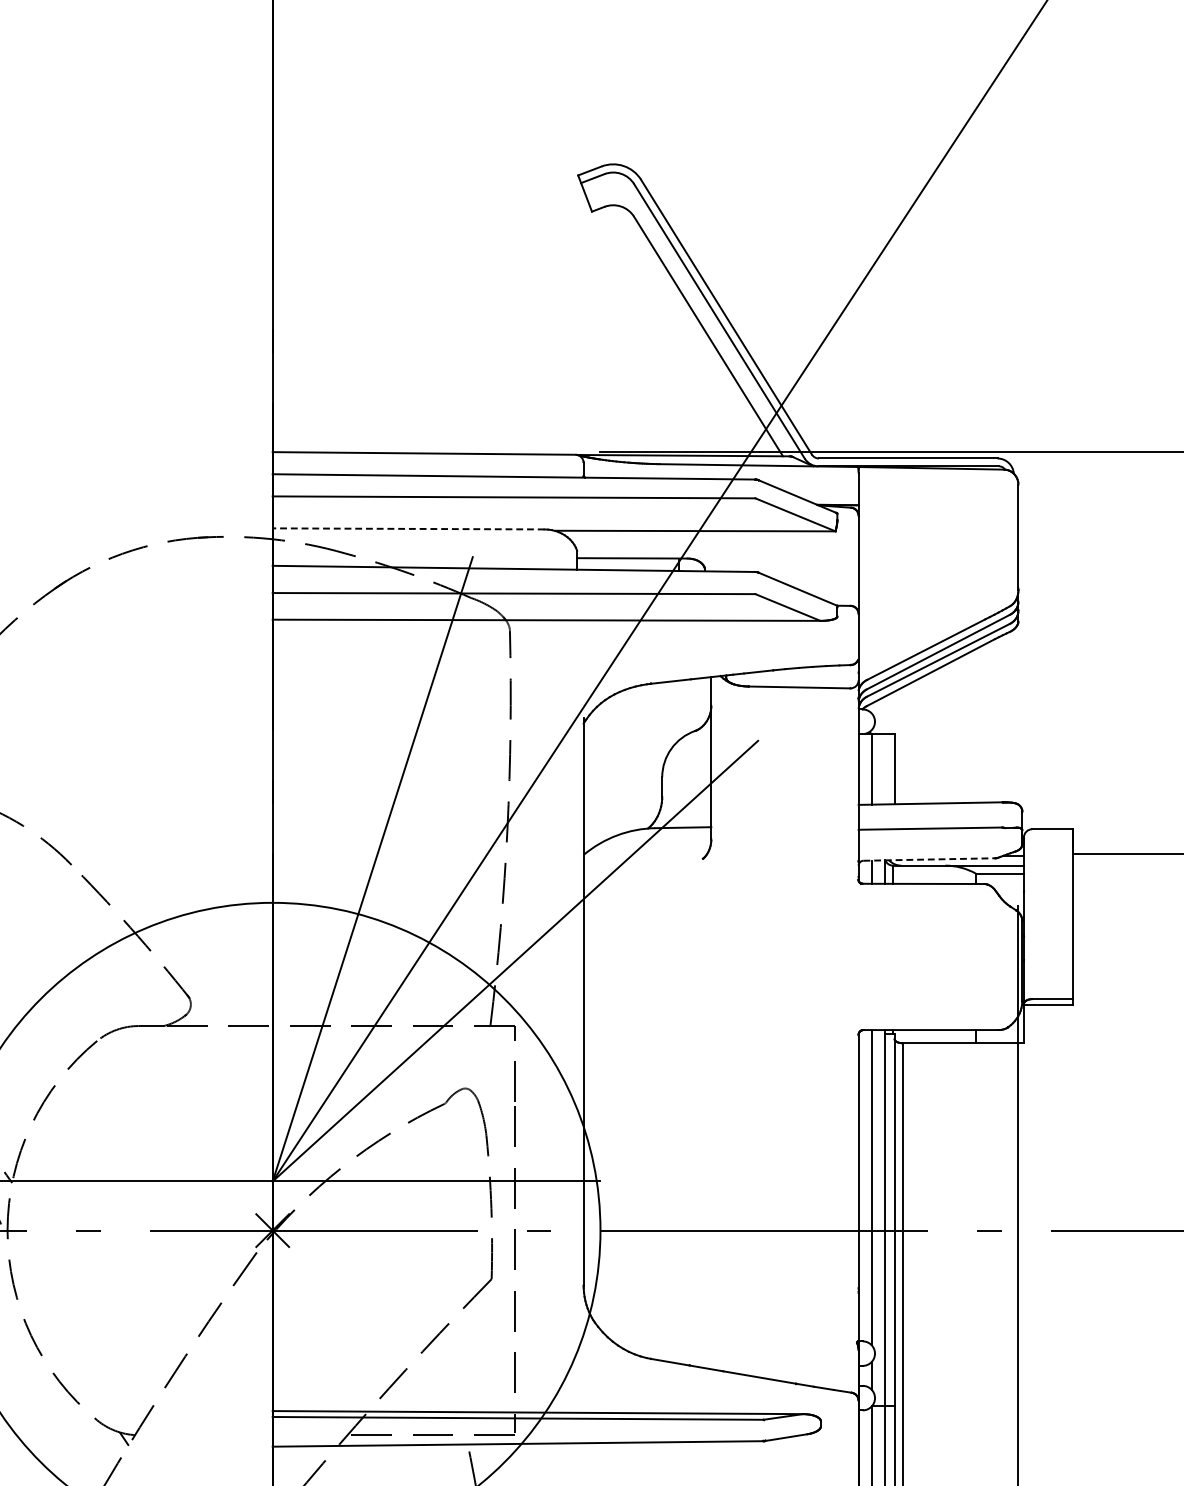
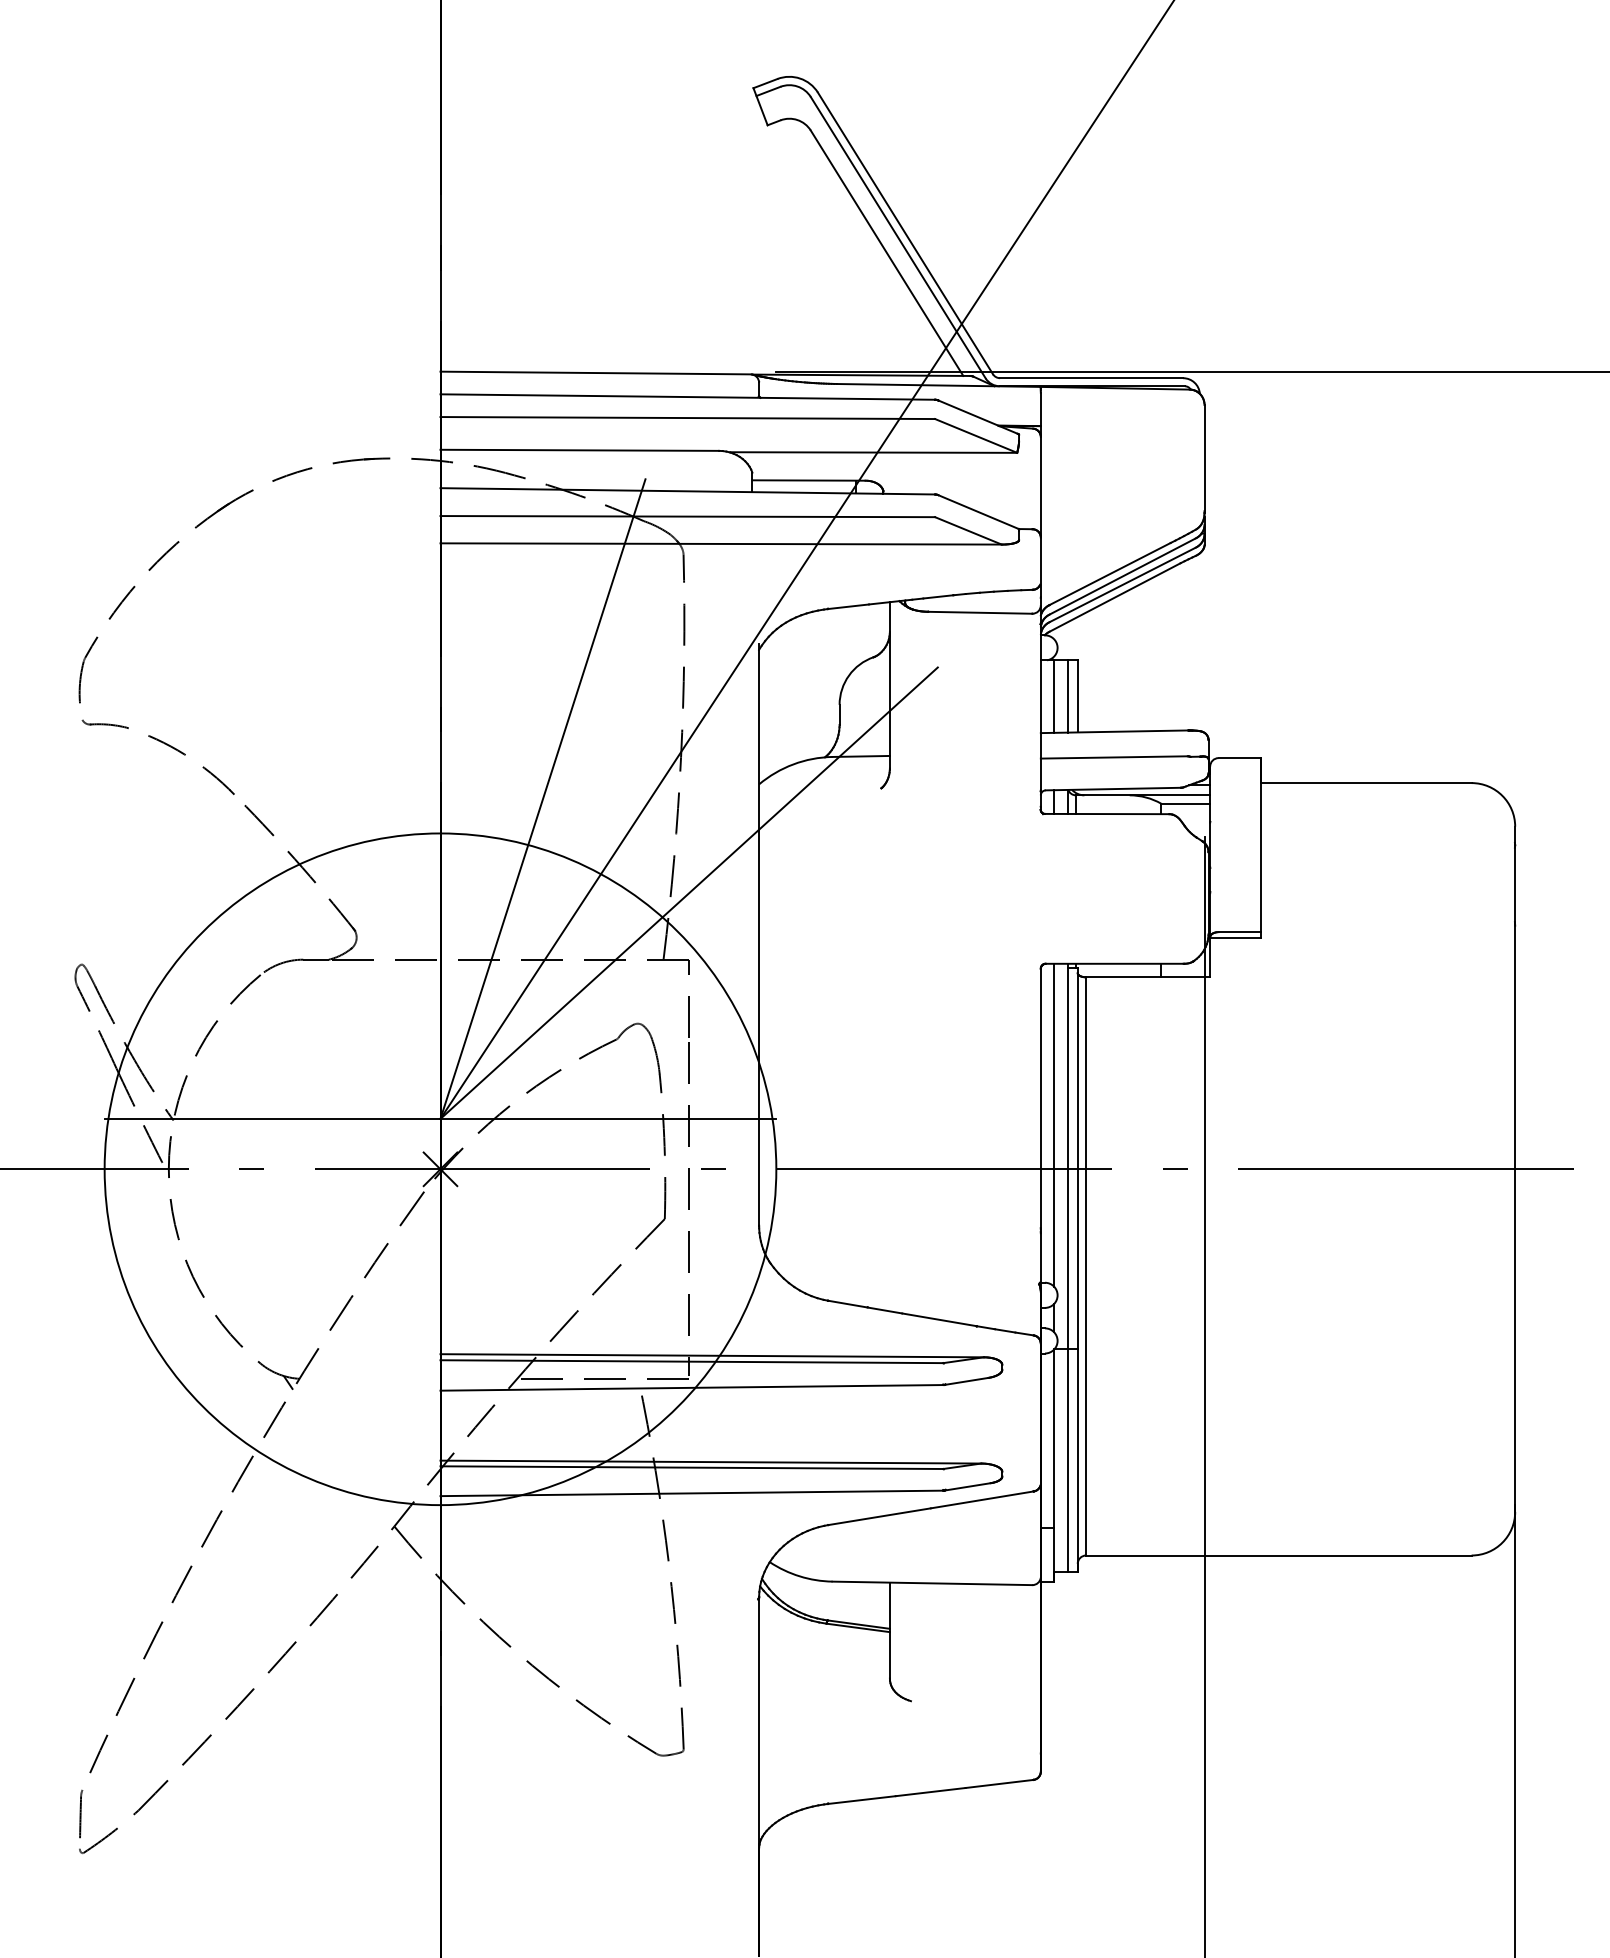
line: (408, 529) -> (579, 450), dashed -> solid
line: (884, 769) -> (1067, 696), added
line: (929, 859) -> (1113, 789), dashed -> solid

